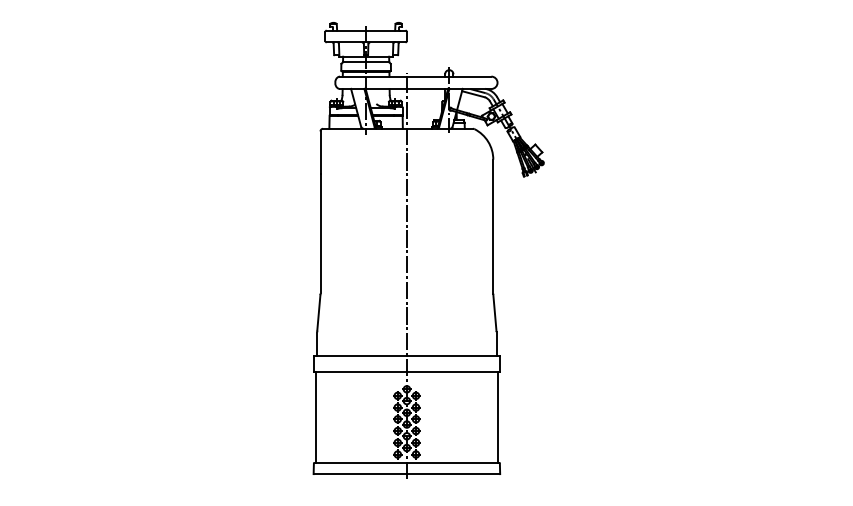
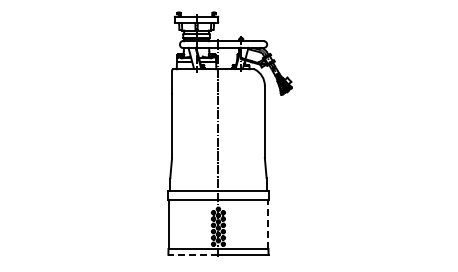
line: (498, 417) -> (267, 224), solid -> dashed
line: (358, 473) -> (192, 254), solid -> dashed

